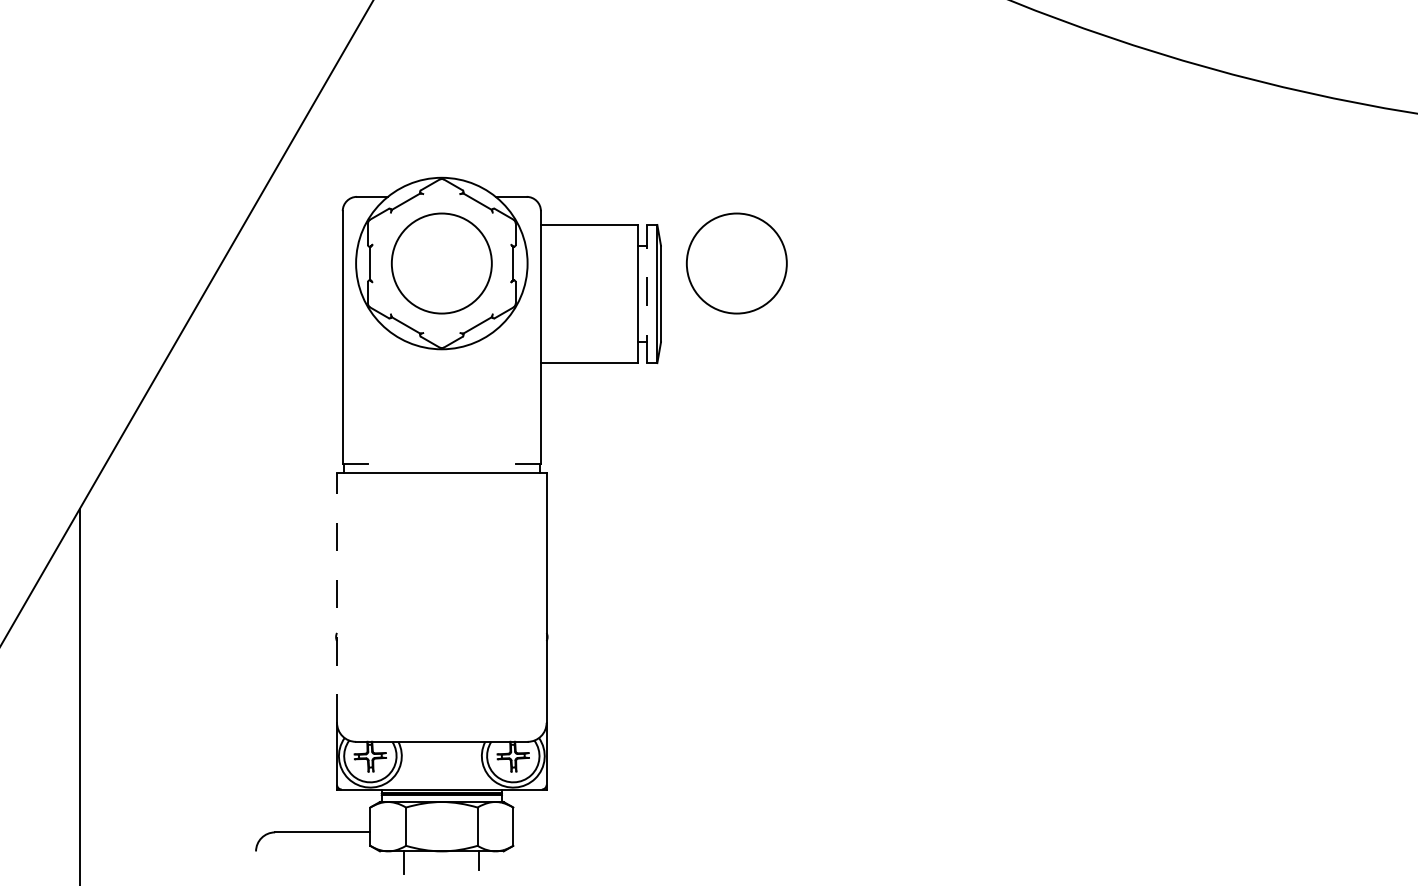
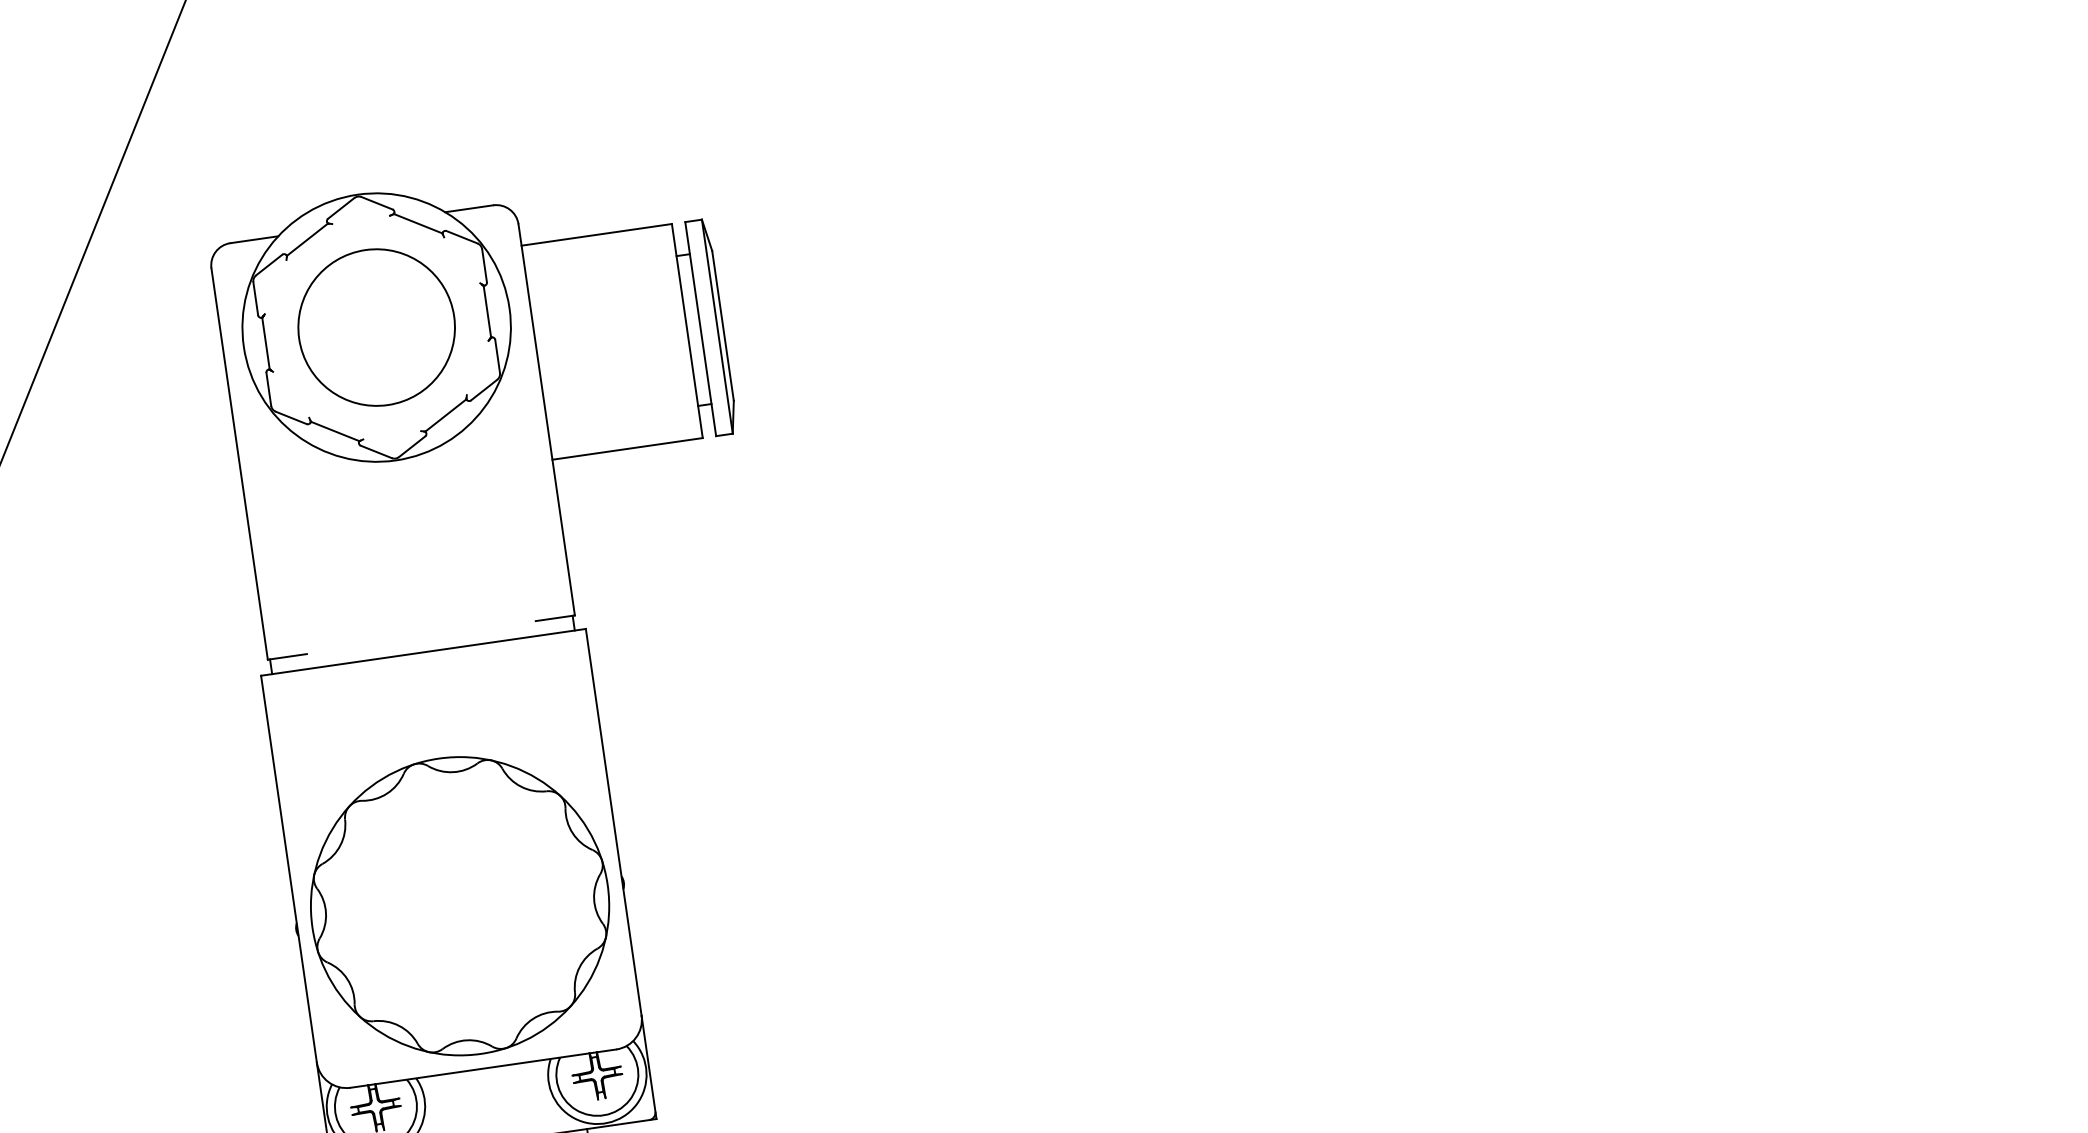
circle: (736, 263) -> (833, 261), removed
line: (646, 293) -> (700, 328), dashed -> solid
line: (337, 597) -> (289, 868), dashed -> solid
part: (441, 636) -> (459, 905), added

